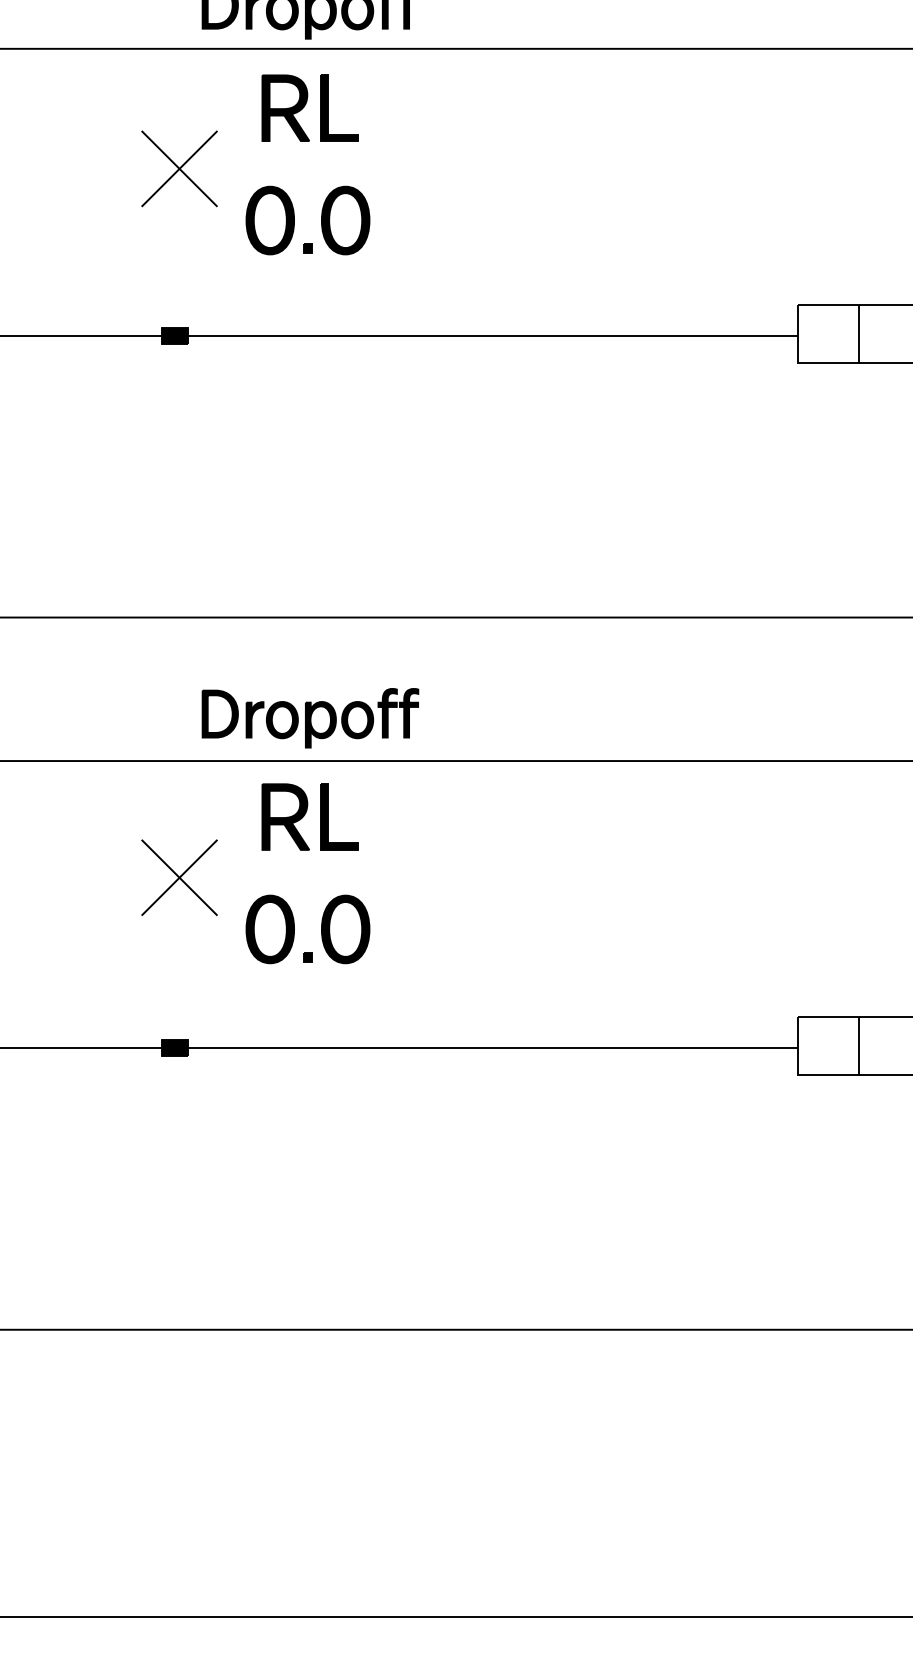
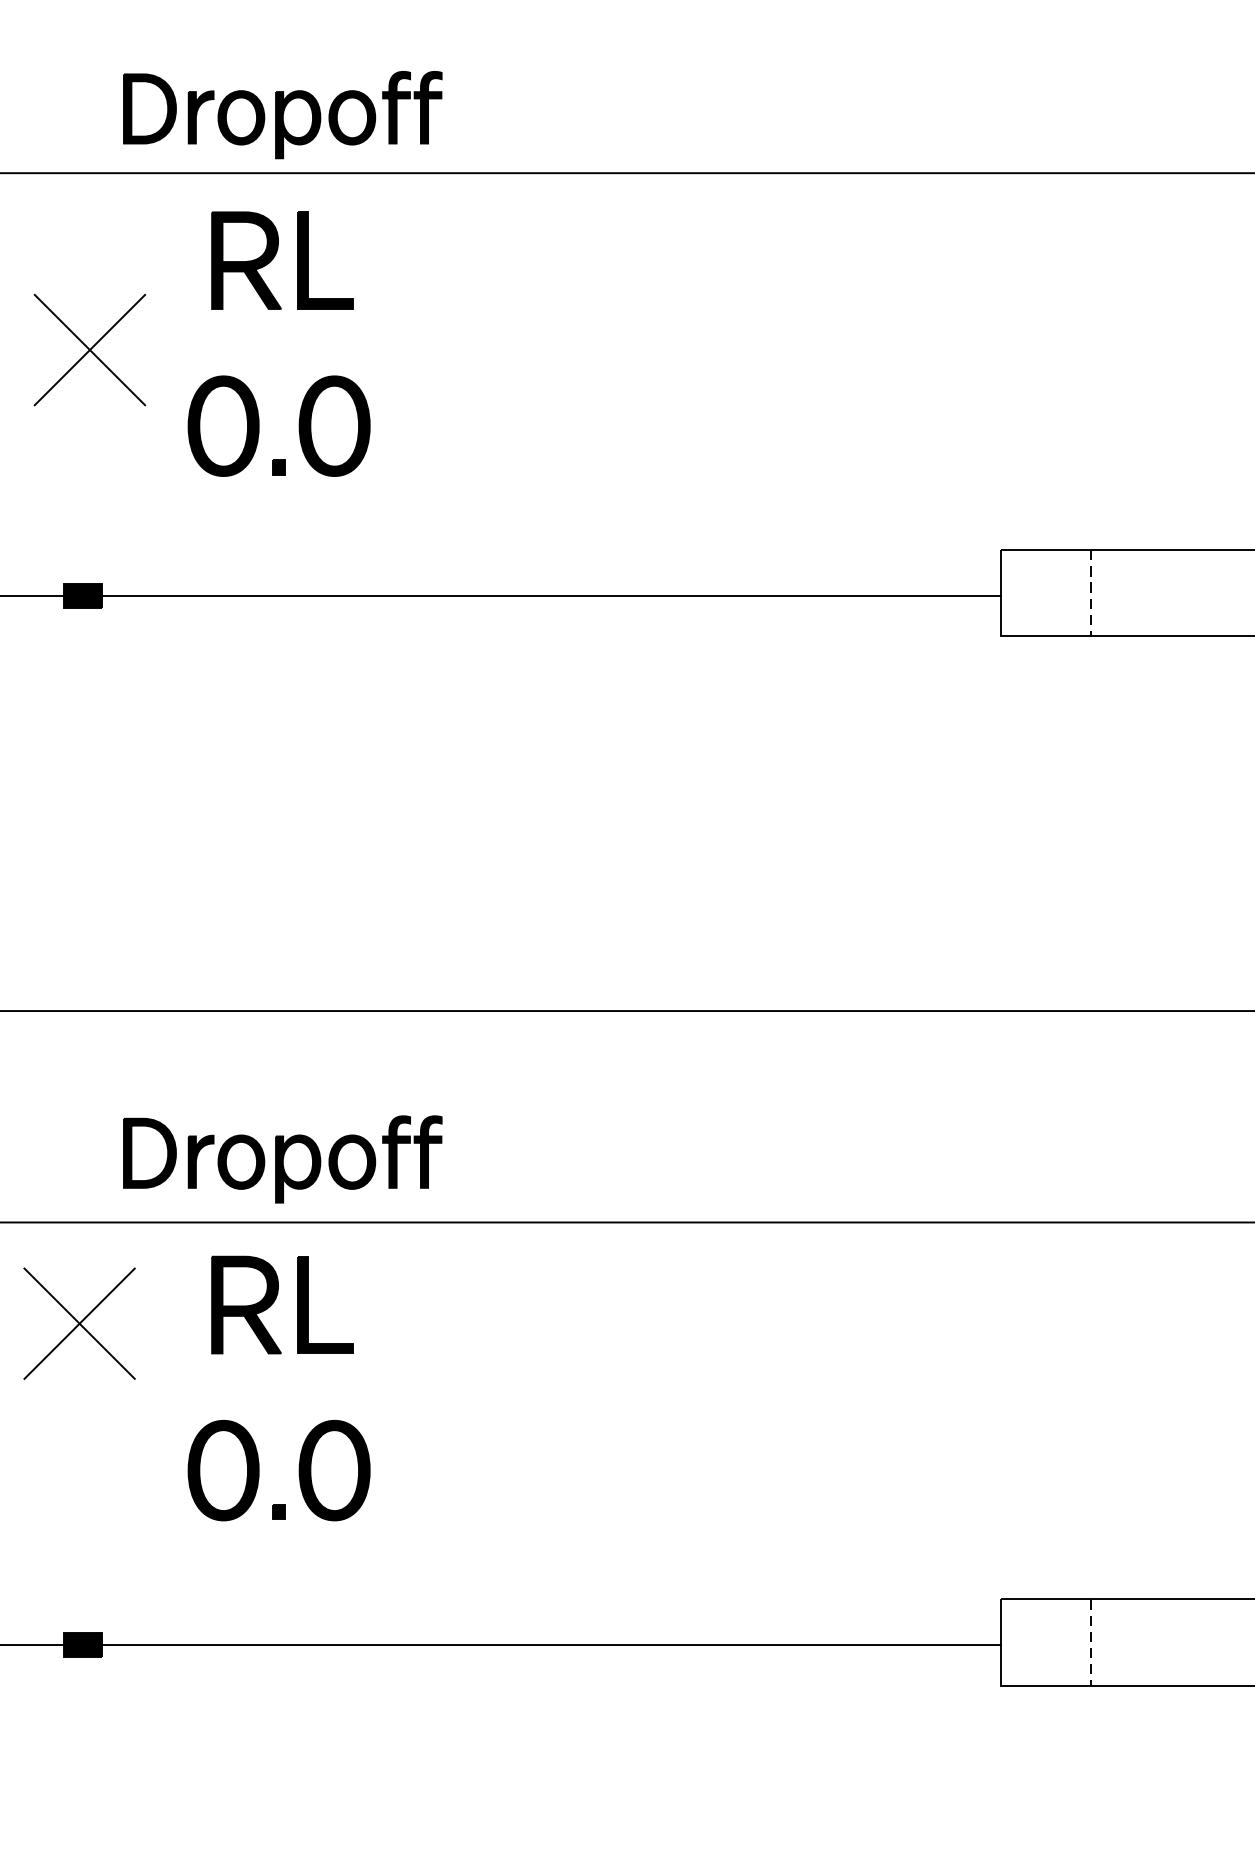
line: (858, 334) -> (1090, 594), solid -> dashed
part: (179, 877) -> (79, 1323), moved
line: (858, 1046) -> (1090, 1643), solid -> dashed

